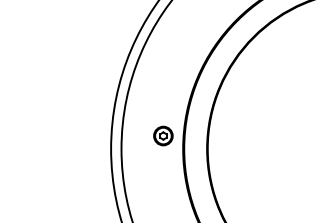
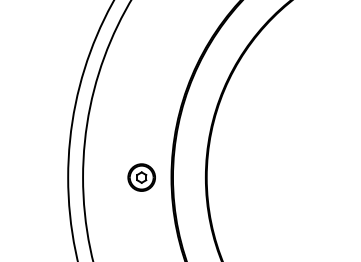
part: (163, 135) -> (141, 176), moved

